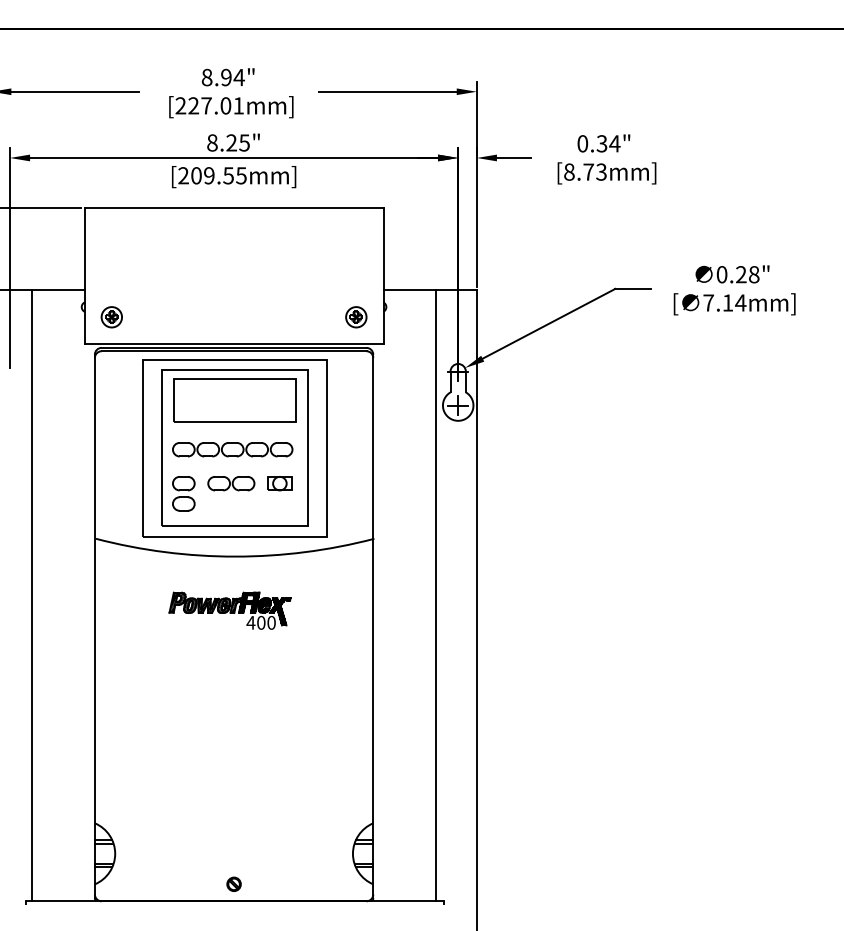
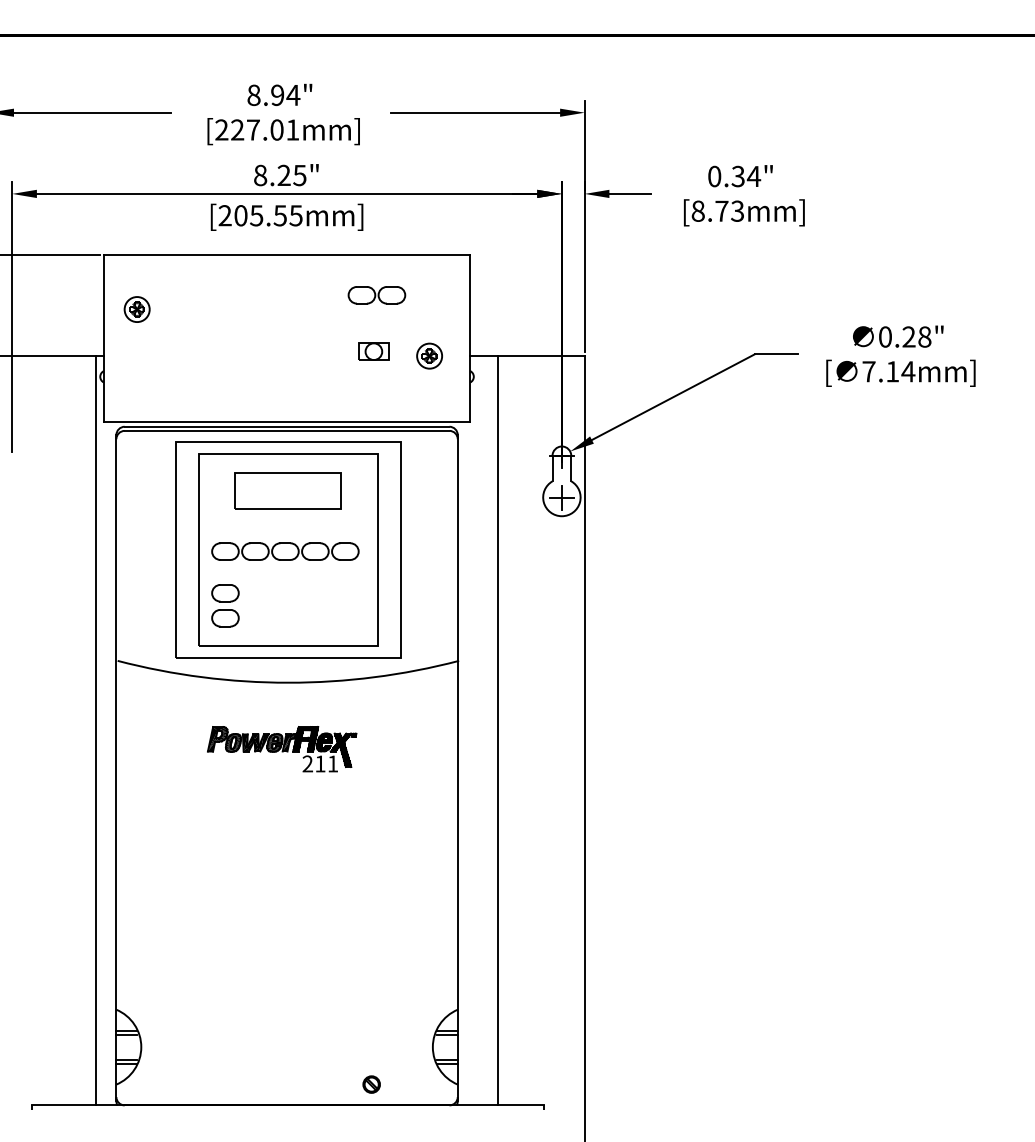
text: (208, 175) -> (255, 215), [209.55mm] -> [205.55mm]
part: (111, 317) -> (136, 309), moved
part: (356, 317) -> (429, 356), moved
part: (234, 400) -> (287, 491), size x0.7
part: (231, 483) -> (377, 295), moved
part: (279, 483) -> (373, 351), moved
line: (32, 595) -> (96, 730), moved
line: (436, 595) -> (498, 730), moved
text: (260, 622) -> (319, 763), 400 -> 211
part: (233, 883) -> (370, 1083), moved

